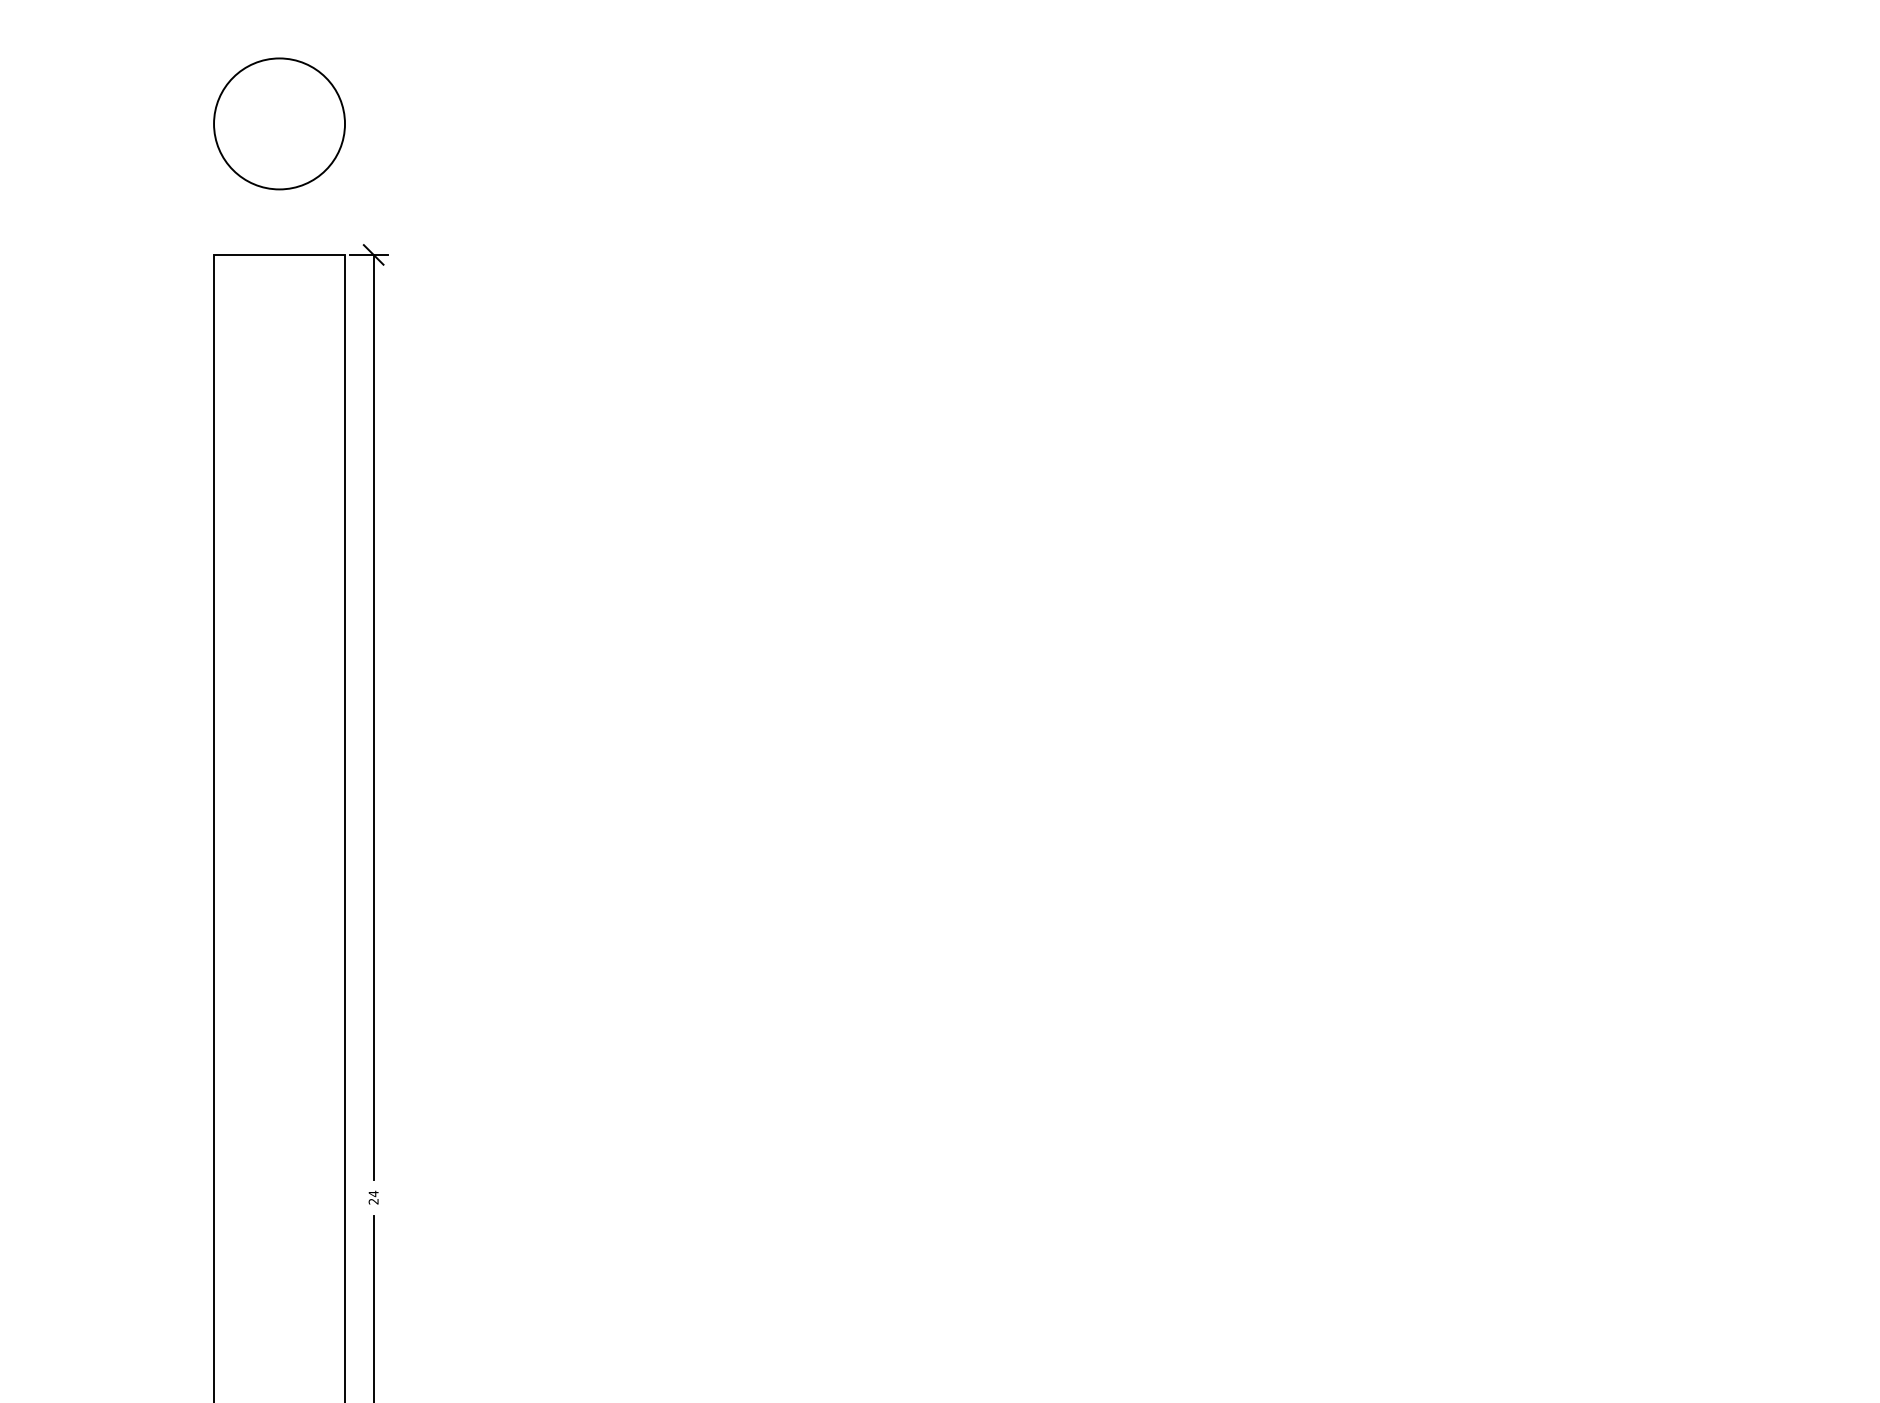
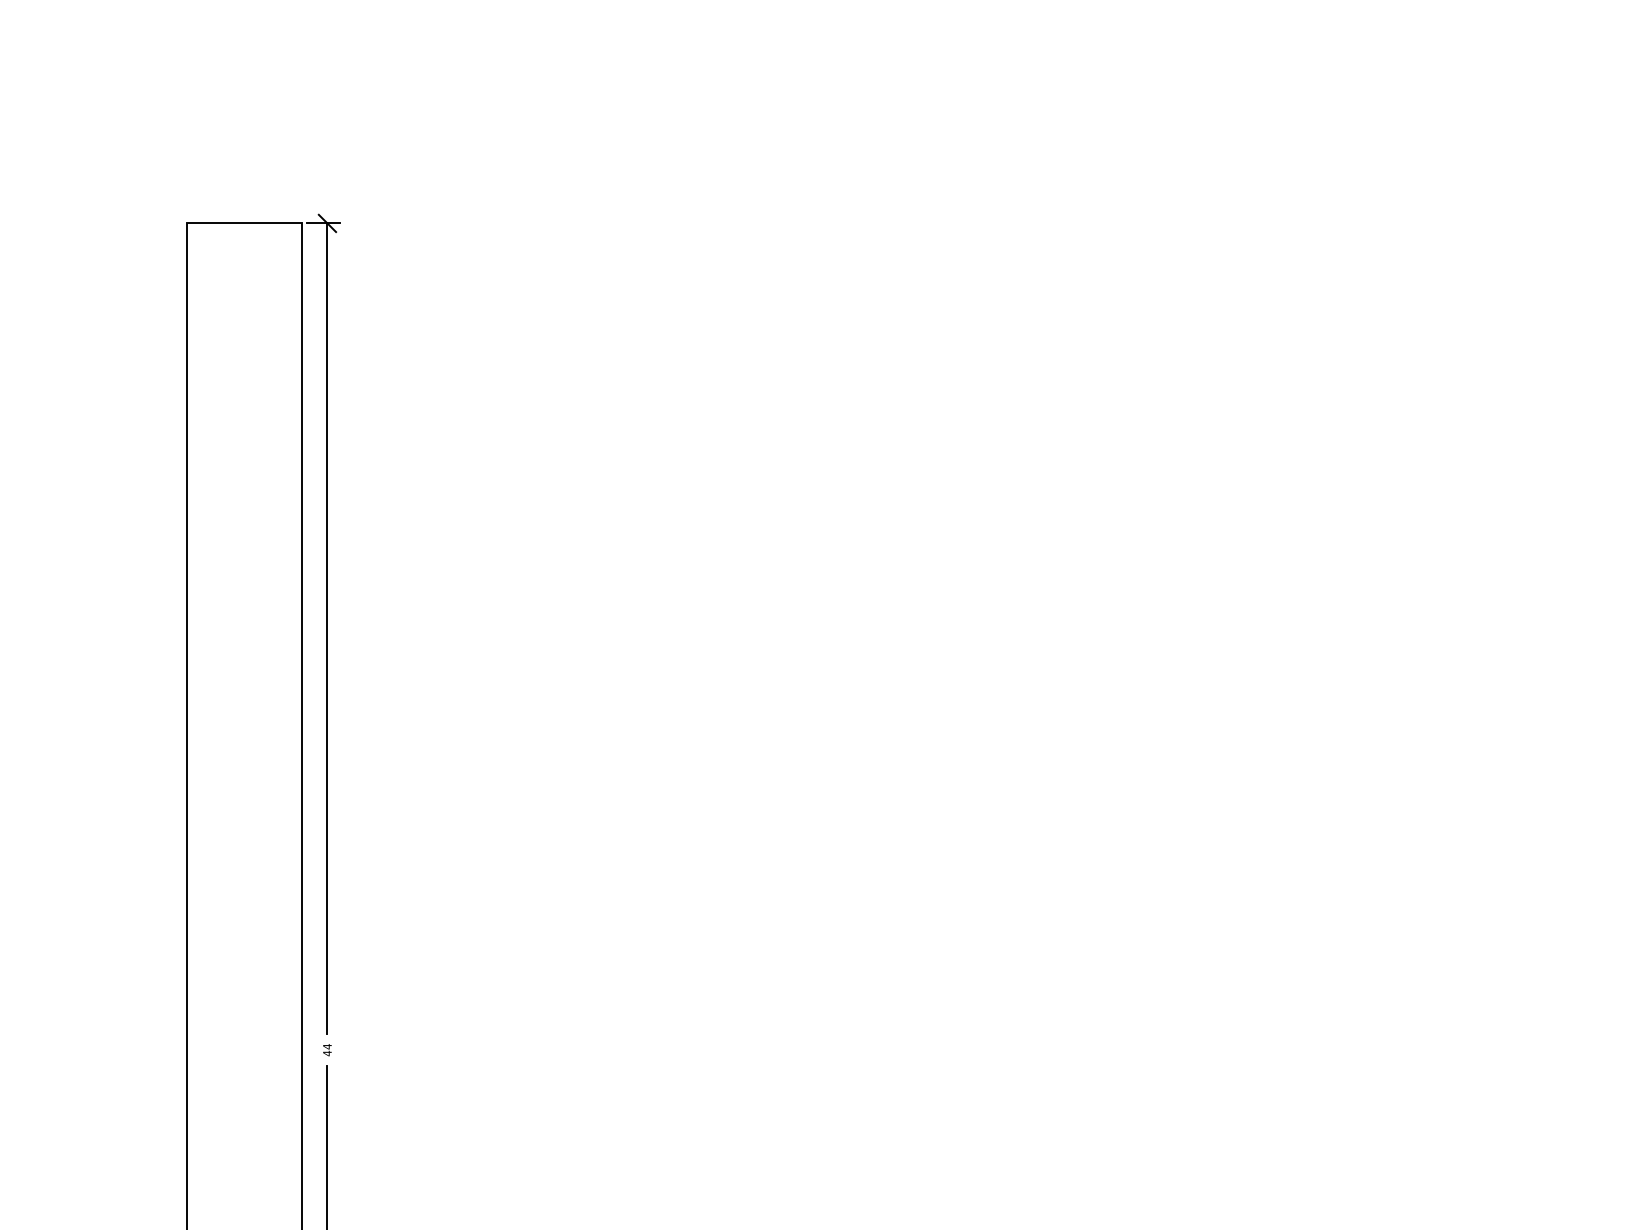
circle: (279, 123) -> (244, 108), removed
text: (373, 1201) -> (327, 1053), 24 -> 44

